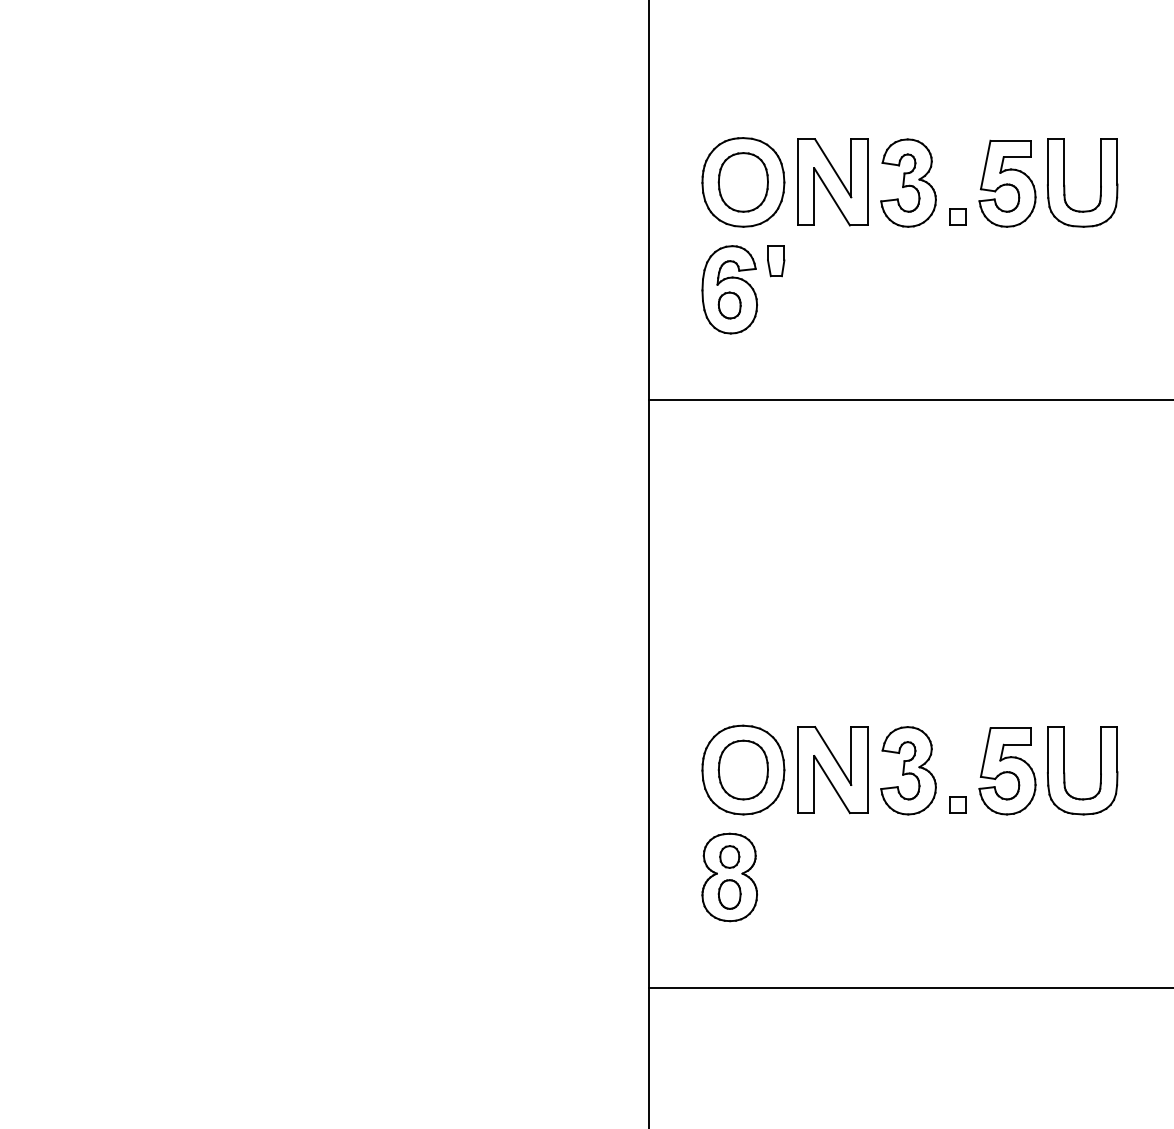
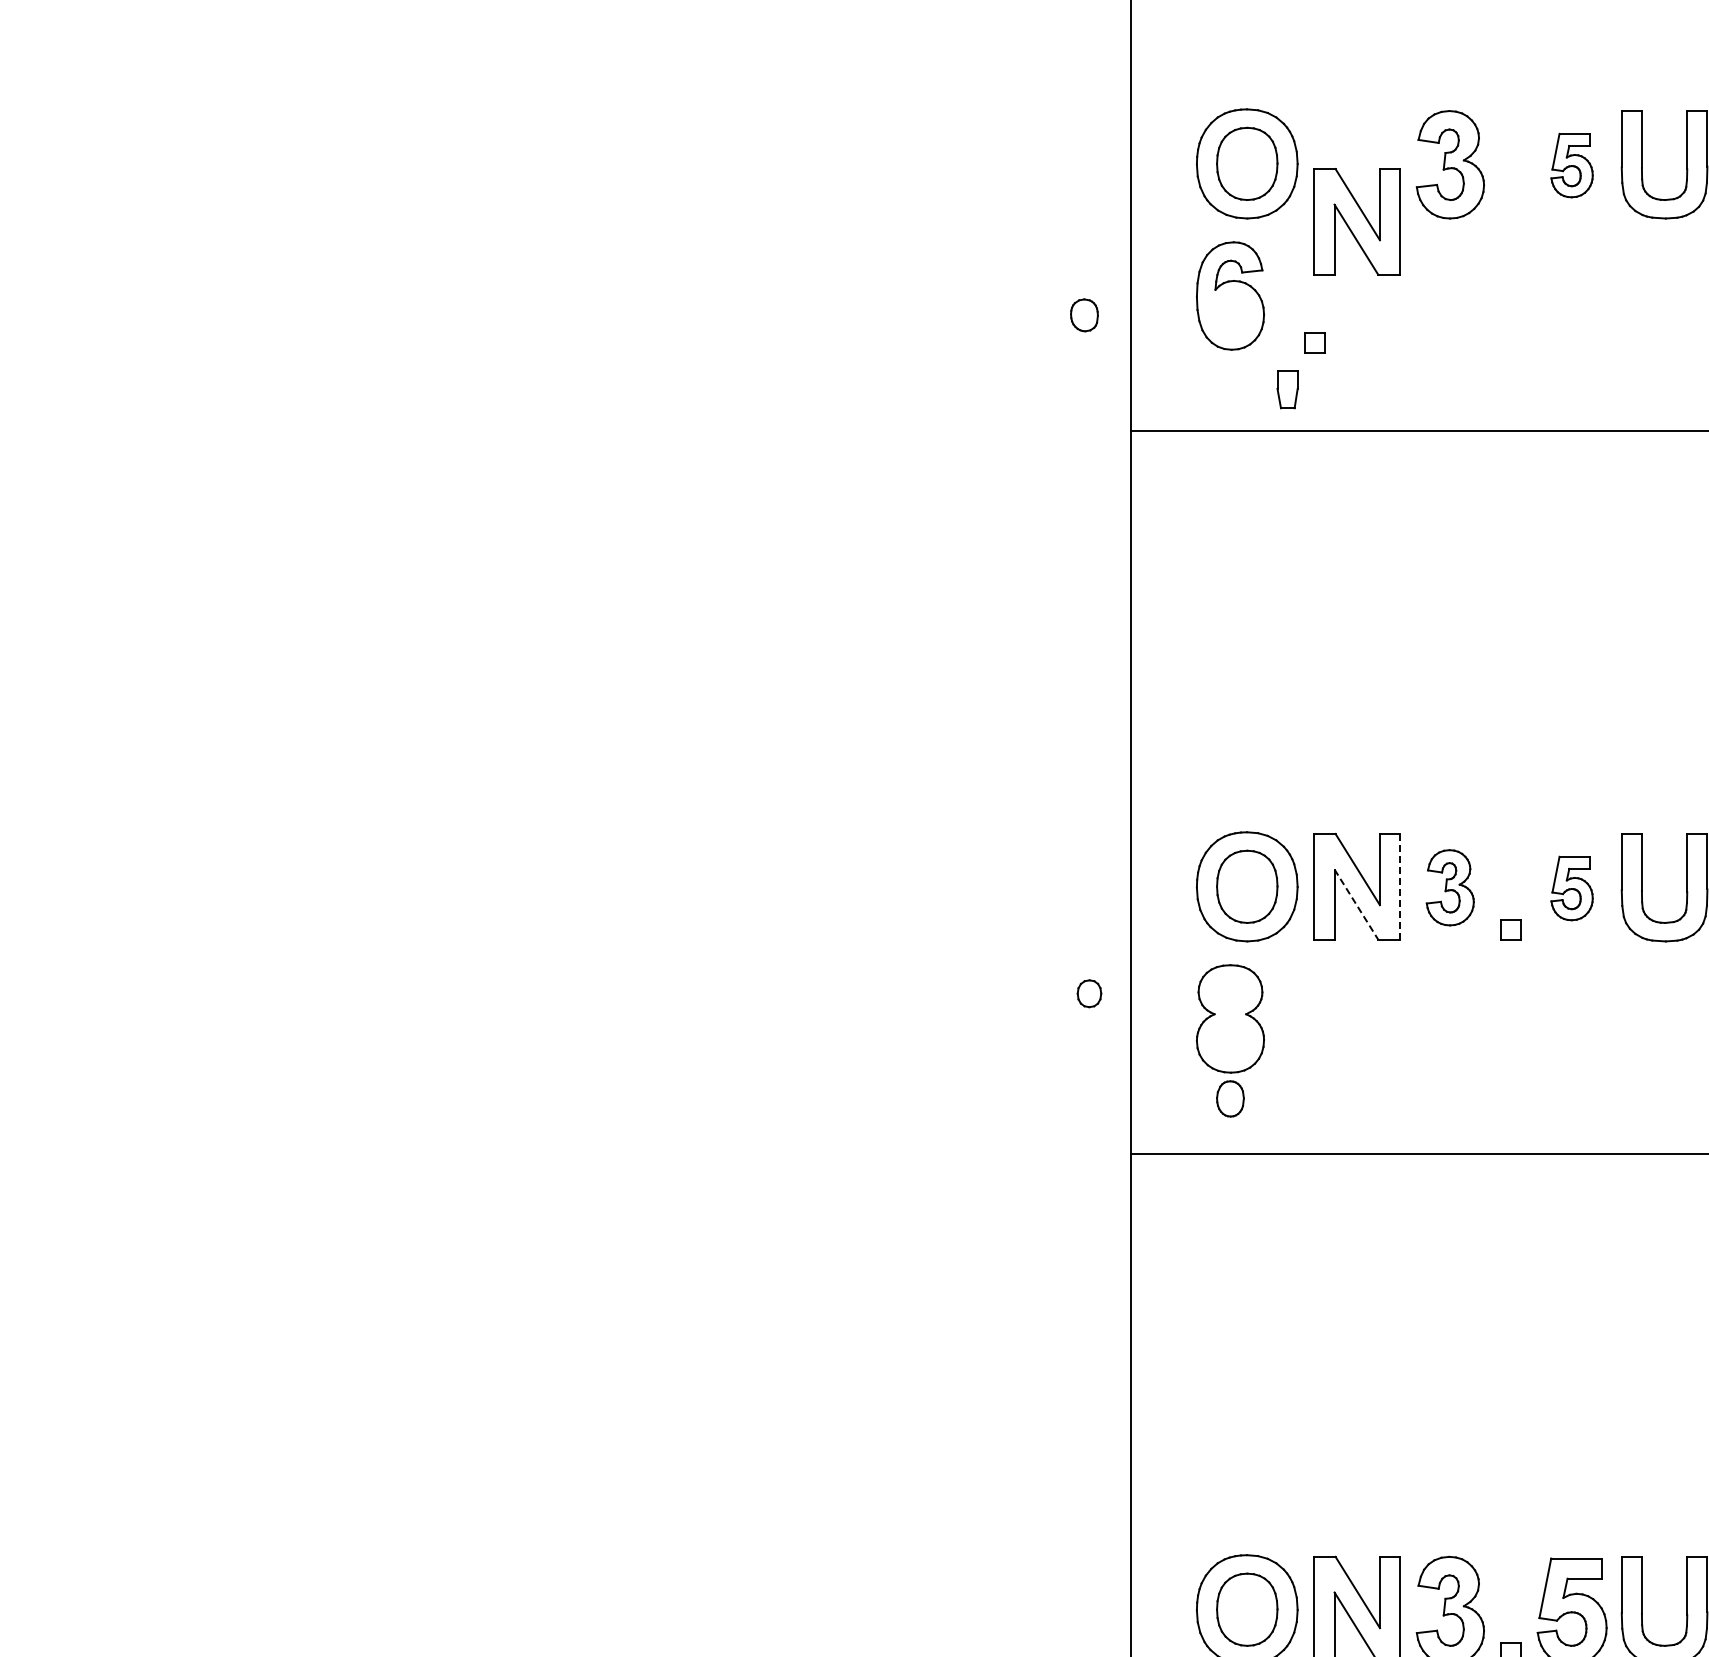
part: (832, 182) -> (1356, 221), moved
part: (1006, 183) -> (1571, 165), size x0.6
part: (957, 217) -> (1314, 342), moved
part: (776, 260) -> (1287, 389), moved
part: (729, 305) -> (1084, 315), moved
line: (867, 769) -> (1400, 886), solid -> dashed
part: (907, 770) -> (1449, 887), size x0.7
part: (1006, 771) -> (1571, 888), size x0.6
line: (832, 785) -> (1356, 905), solid -> dashed
part: (729, 856) -> (1089, 993), moved
part: (729, 894) -> (1230, 1098), moved

